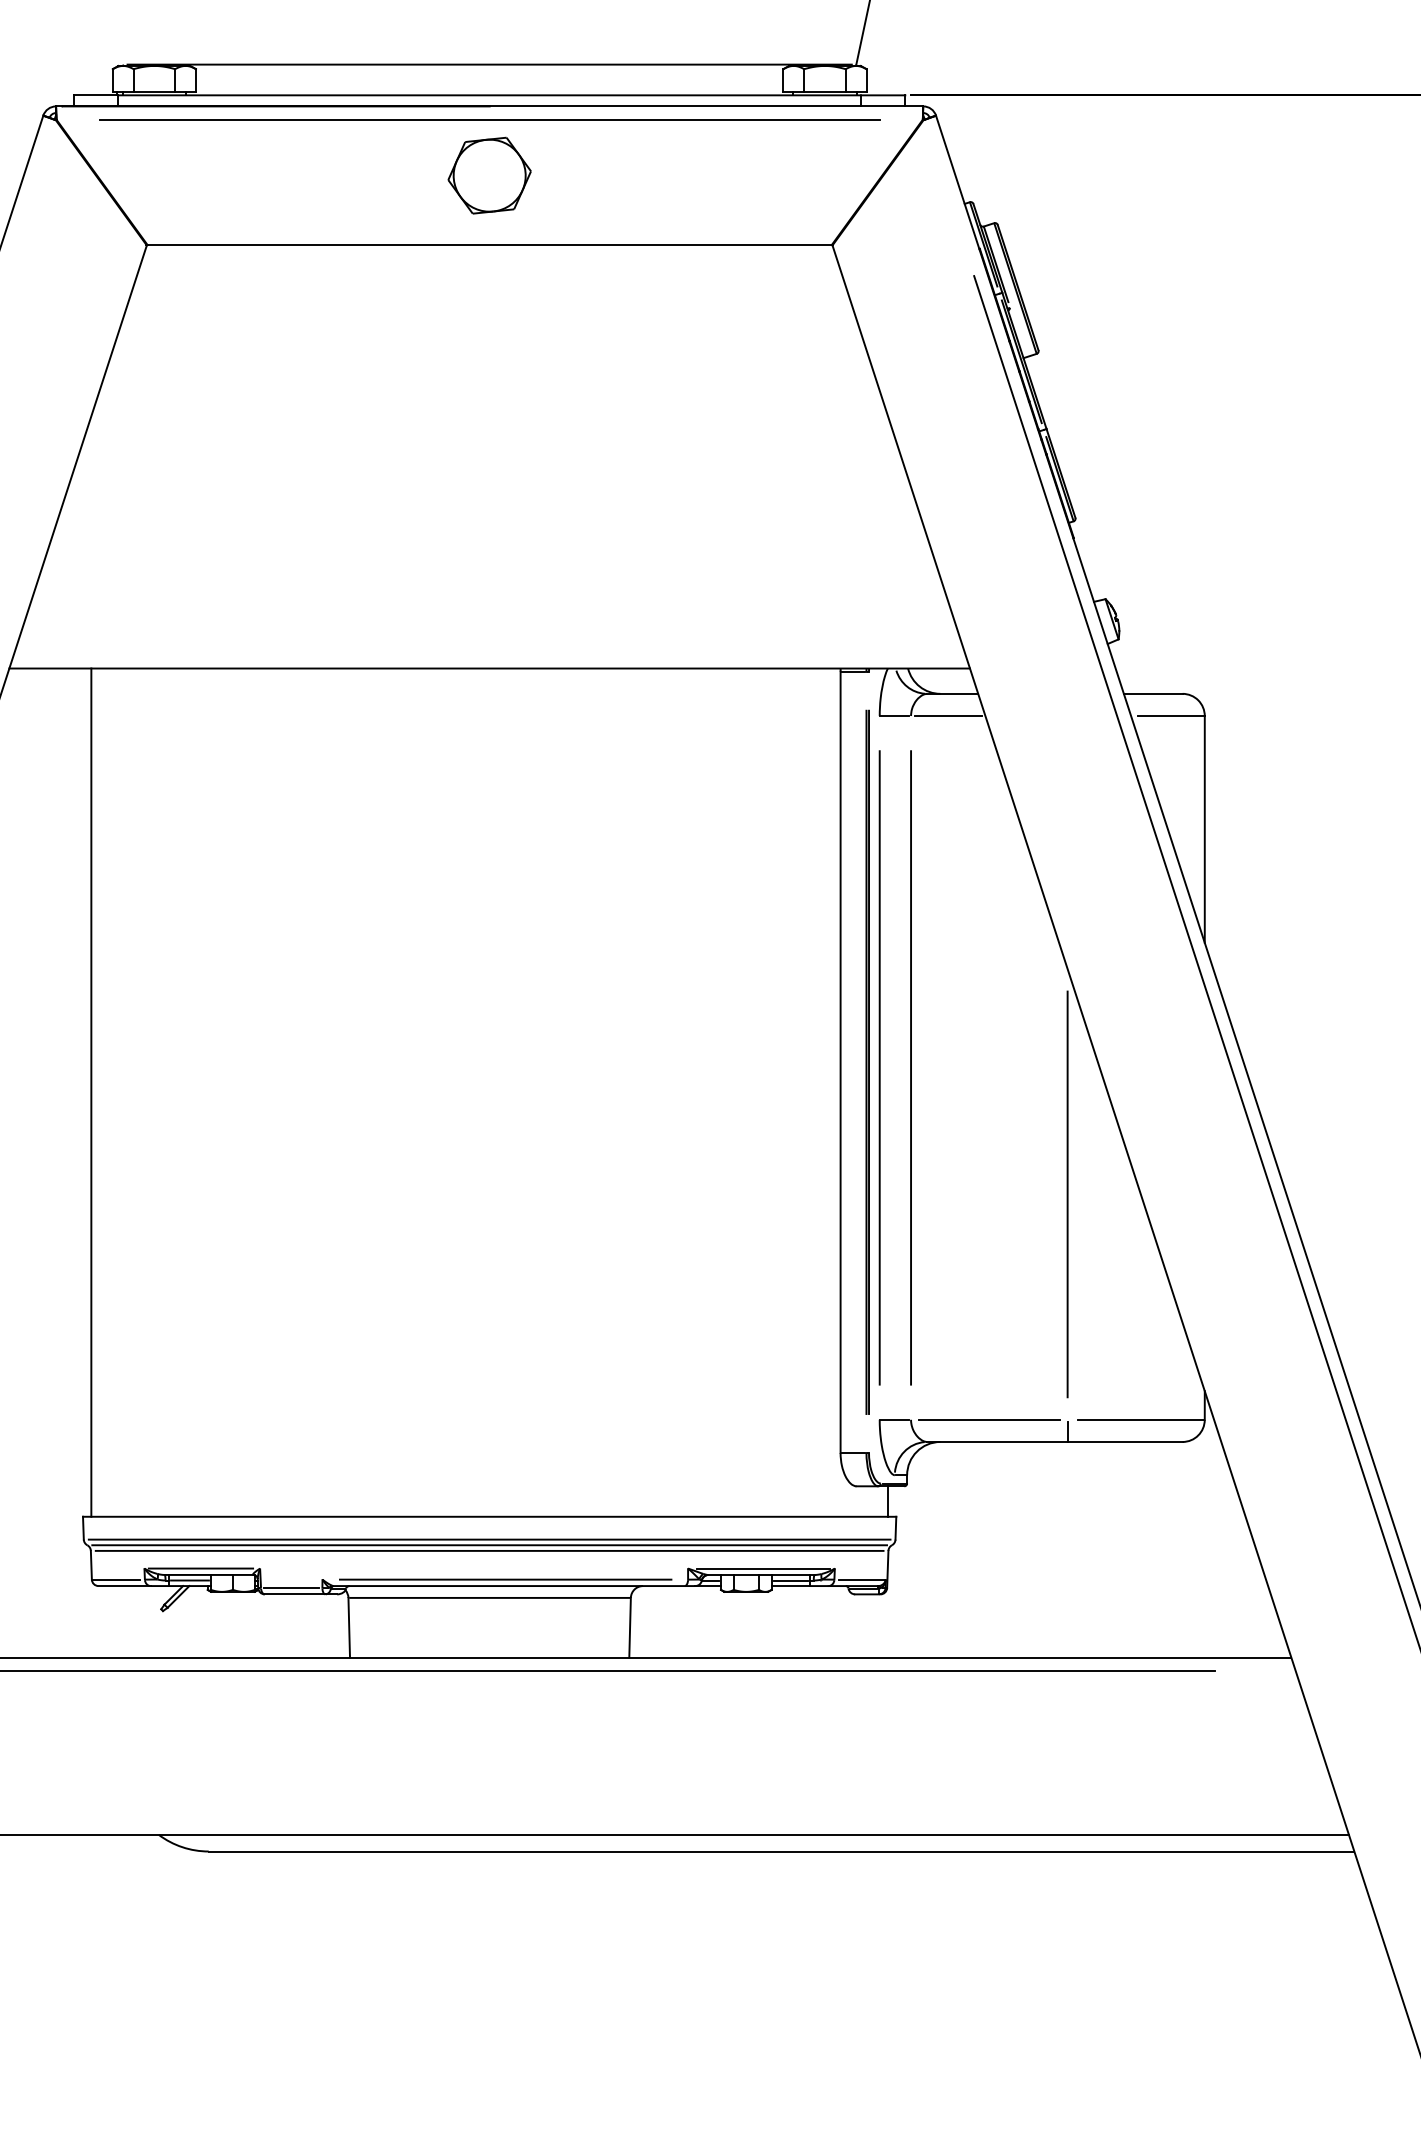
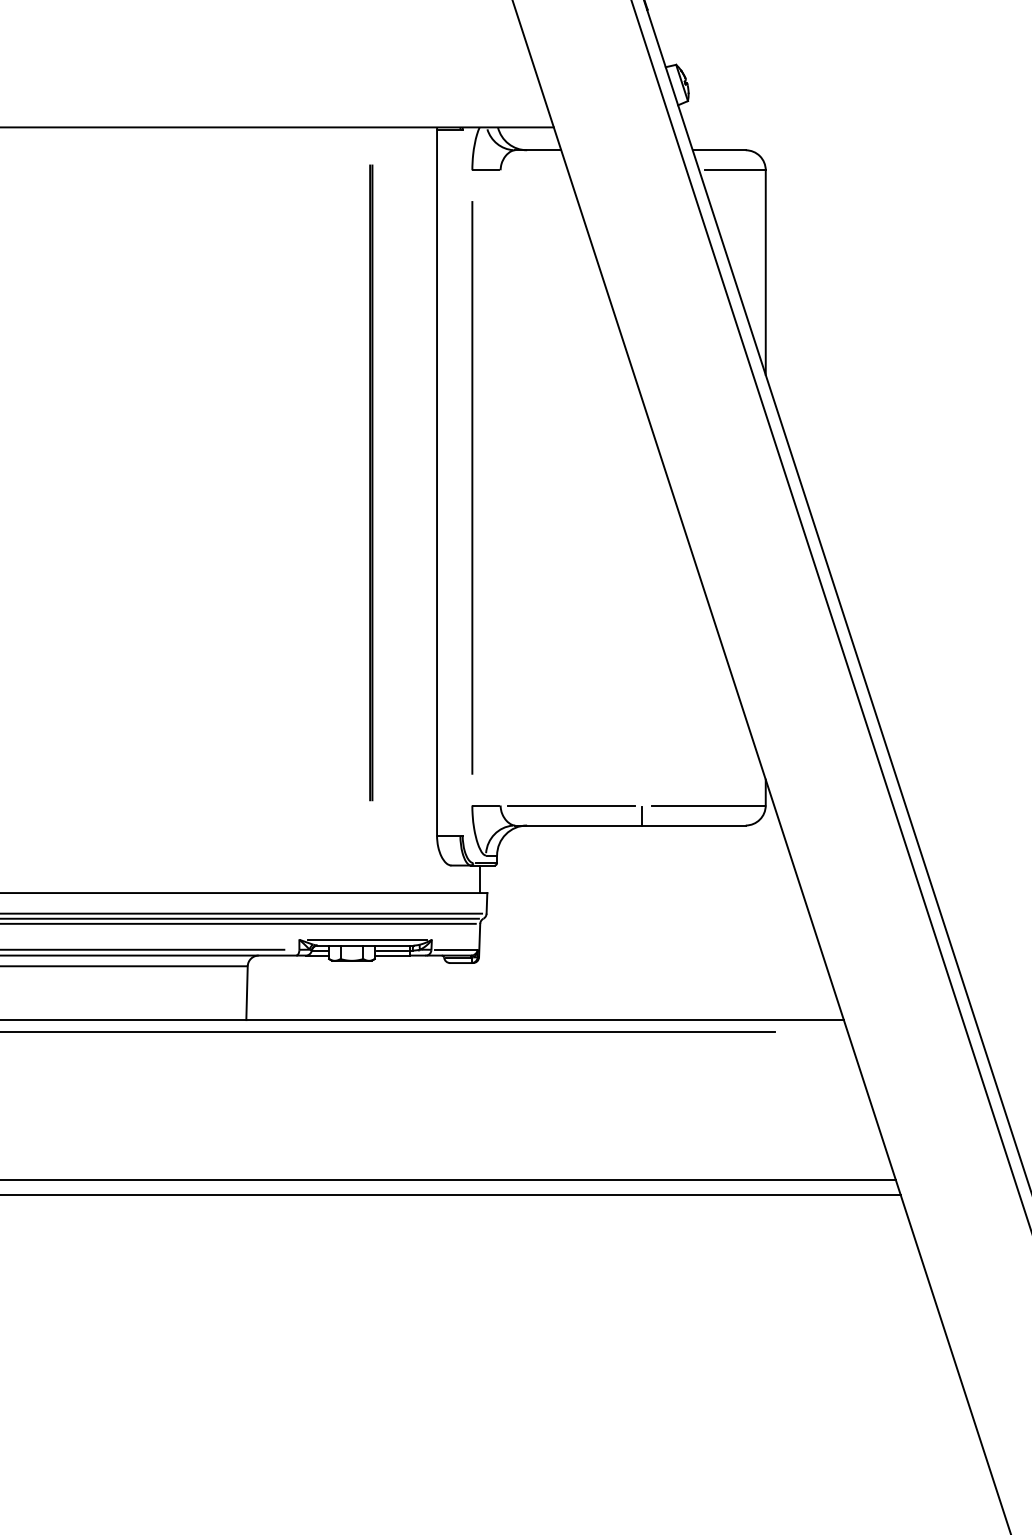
line: (947, 716) -> (533, 170), removed
line: (867, 1061) -> (371, 482), moved
line: (910, 1067) -> (500, 487), removed
line: (1067, 1194) -> (641, 602), removed

